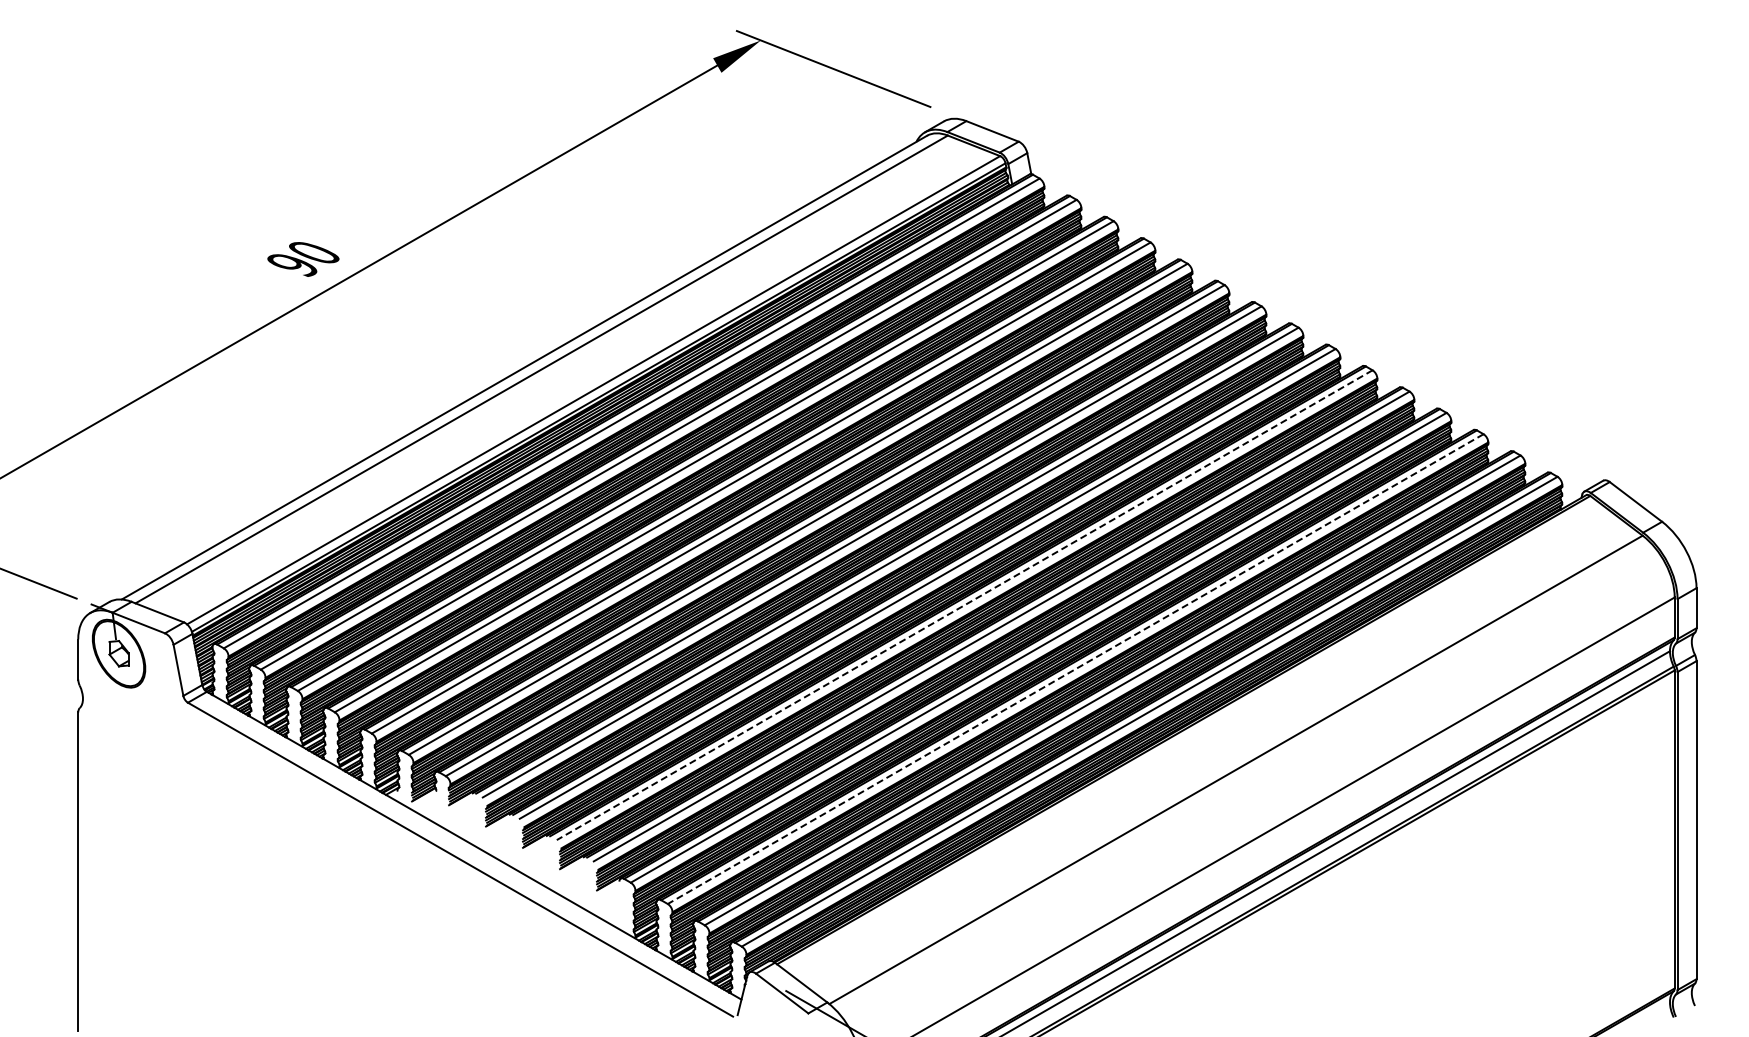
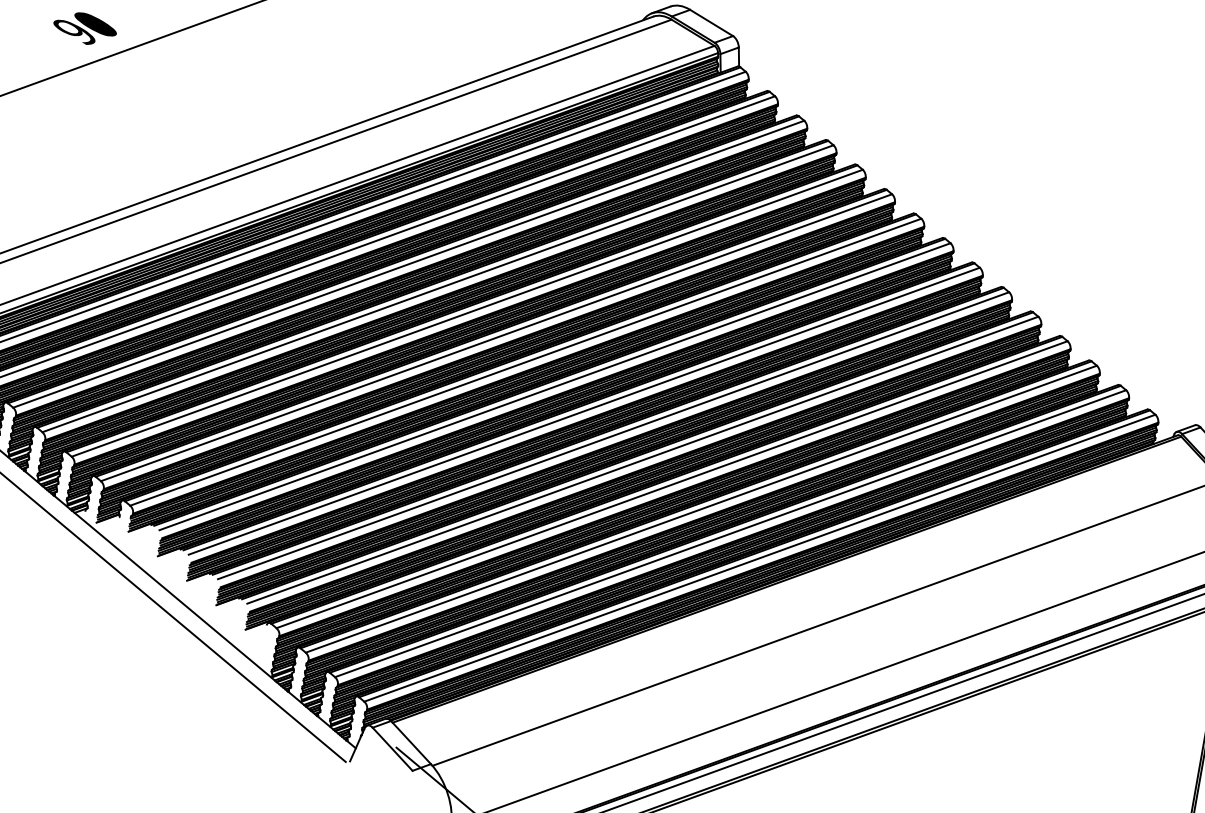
line: (964, 605) -> (613, 435), dashed -> solid
line: (1075, 669) -> (701, 509), dashed -> solid

